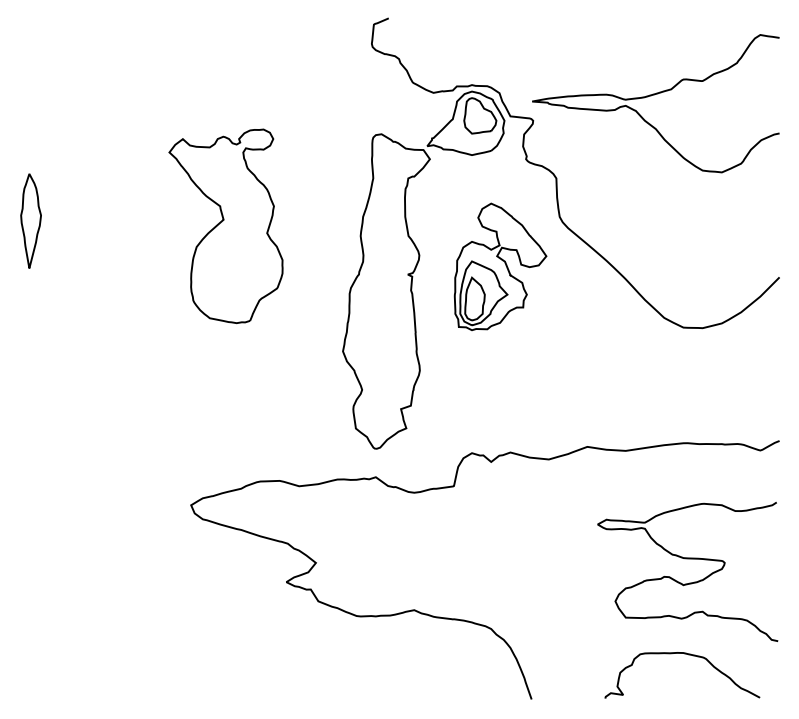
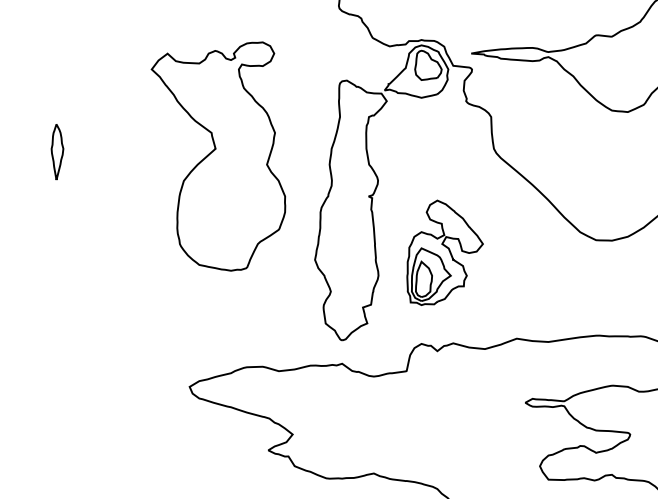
part: (30, 220) -> (57, 151), size x0.71
part: (225, 226) -> (218, 156), size x1.43
part: (500, 266) -> (445, 252), moved

